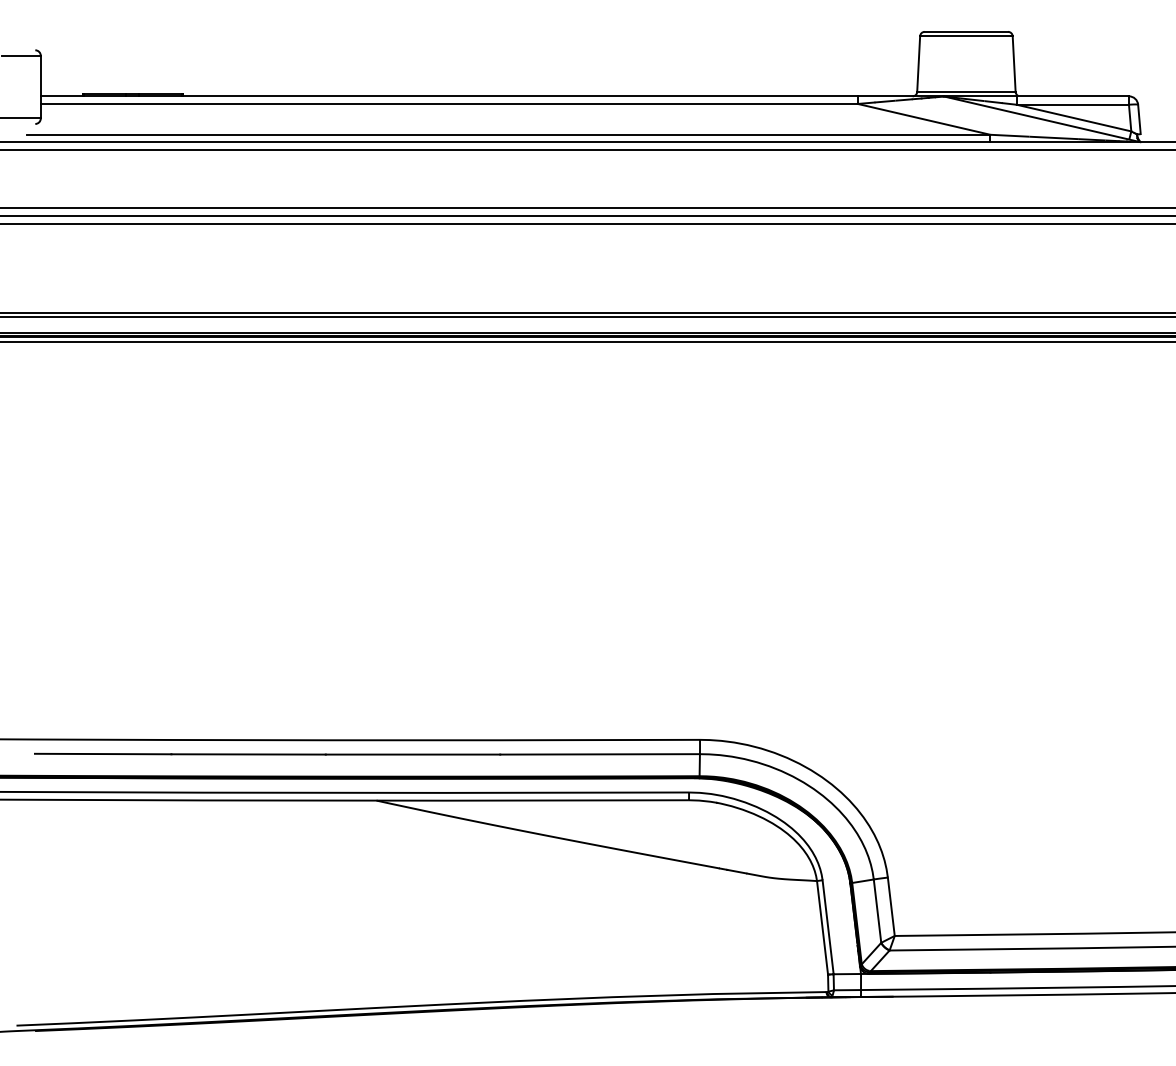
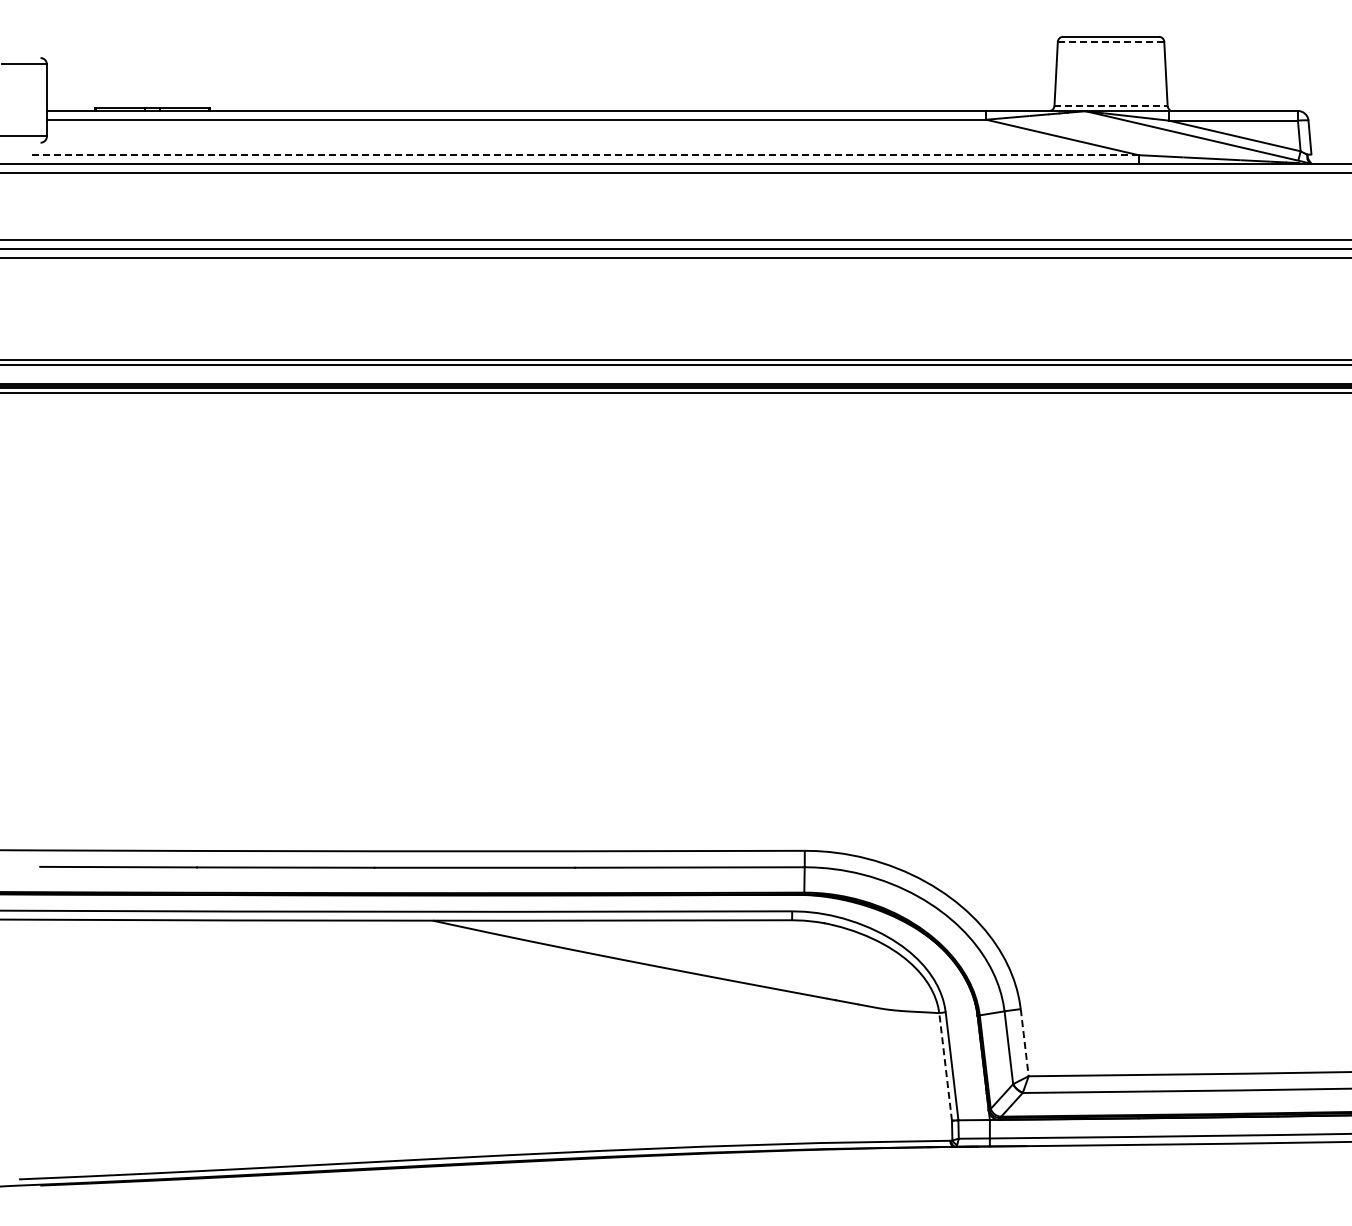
line: (965, 35) -> (1110, 41), solid -> dashed
line: (966, 91) -> (1111, 105), solid -> dashed
line: (508, 135) -> (584, 155), solid -> dashed
line: (891, 906) -> (1024, 1042), solid -> dashed
line: (822, 927) -> (945, 1066), solid -> dashed

